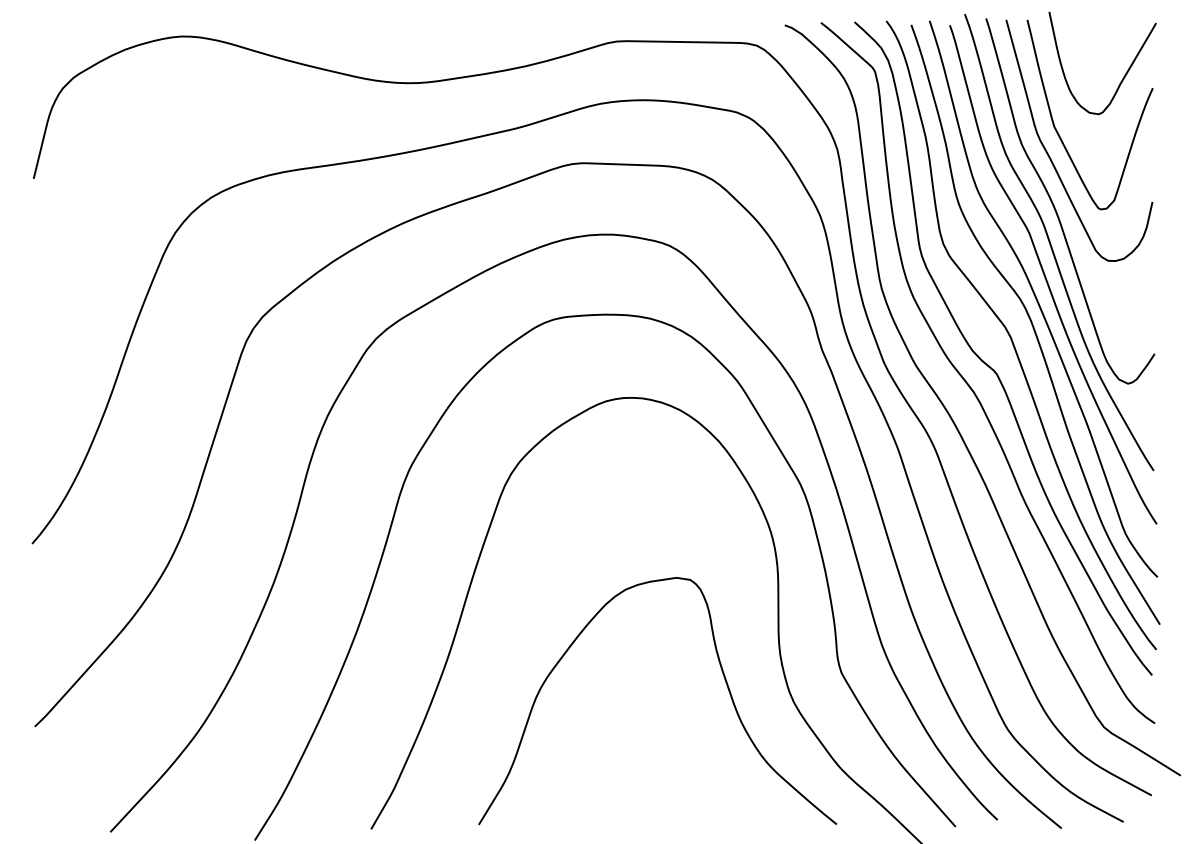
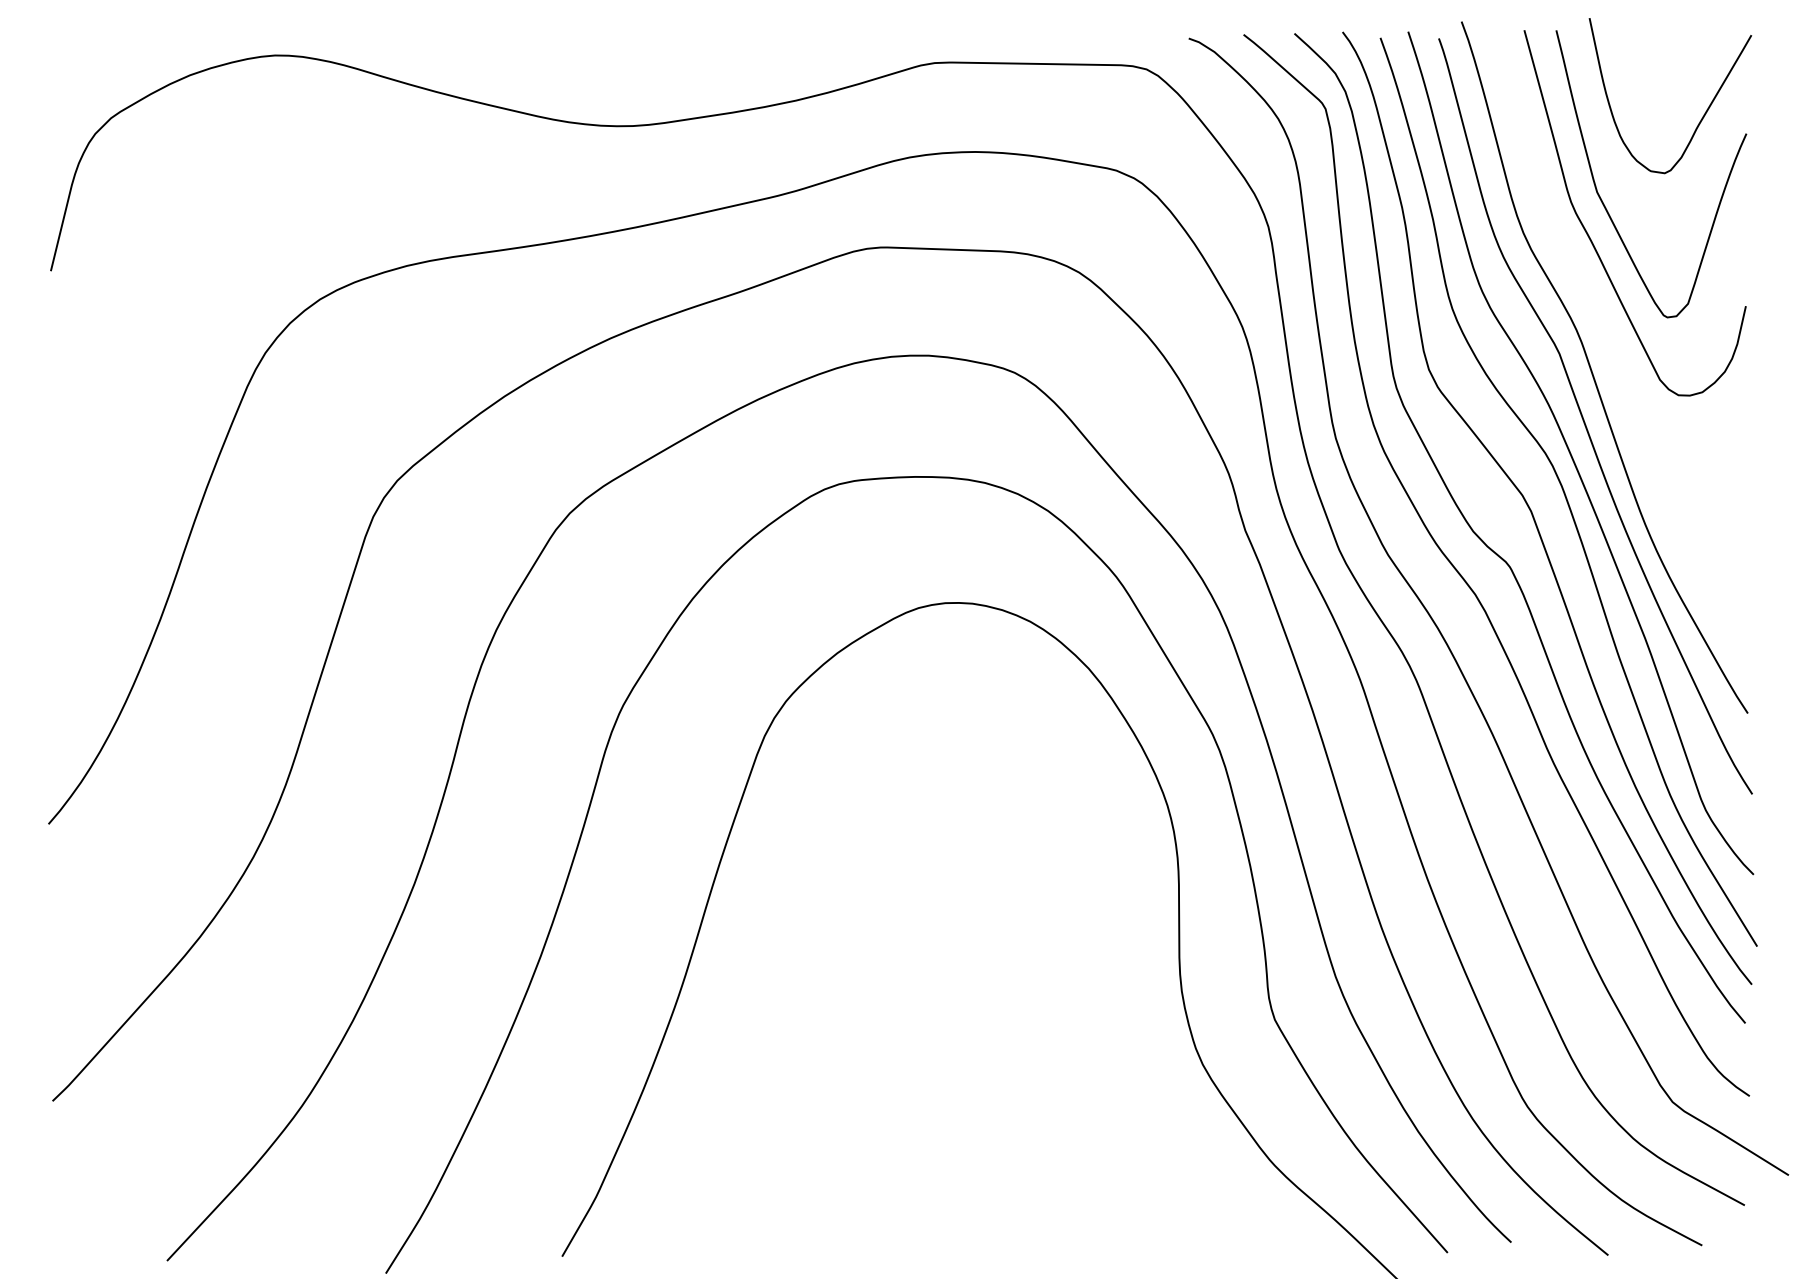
curve: (1056, 209) -> (1600, 317), removed
curve: (724, 680) -> (1097, 1031), removed

